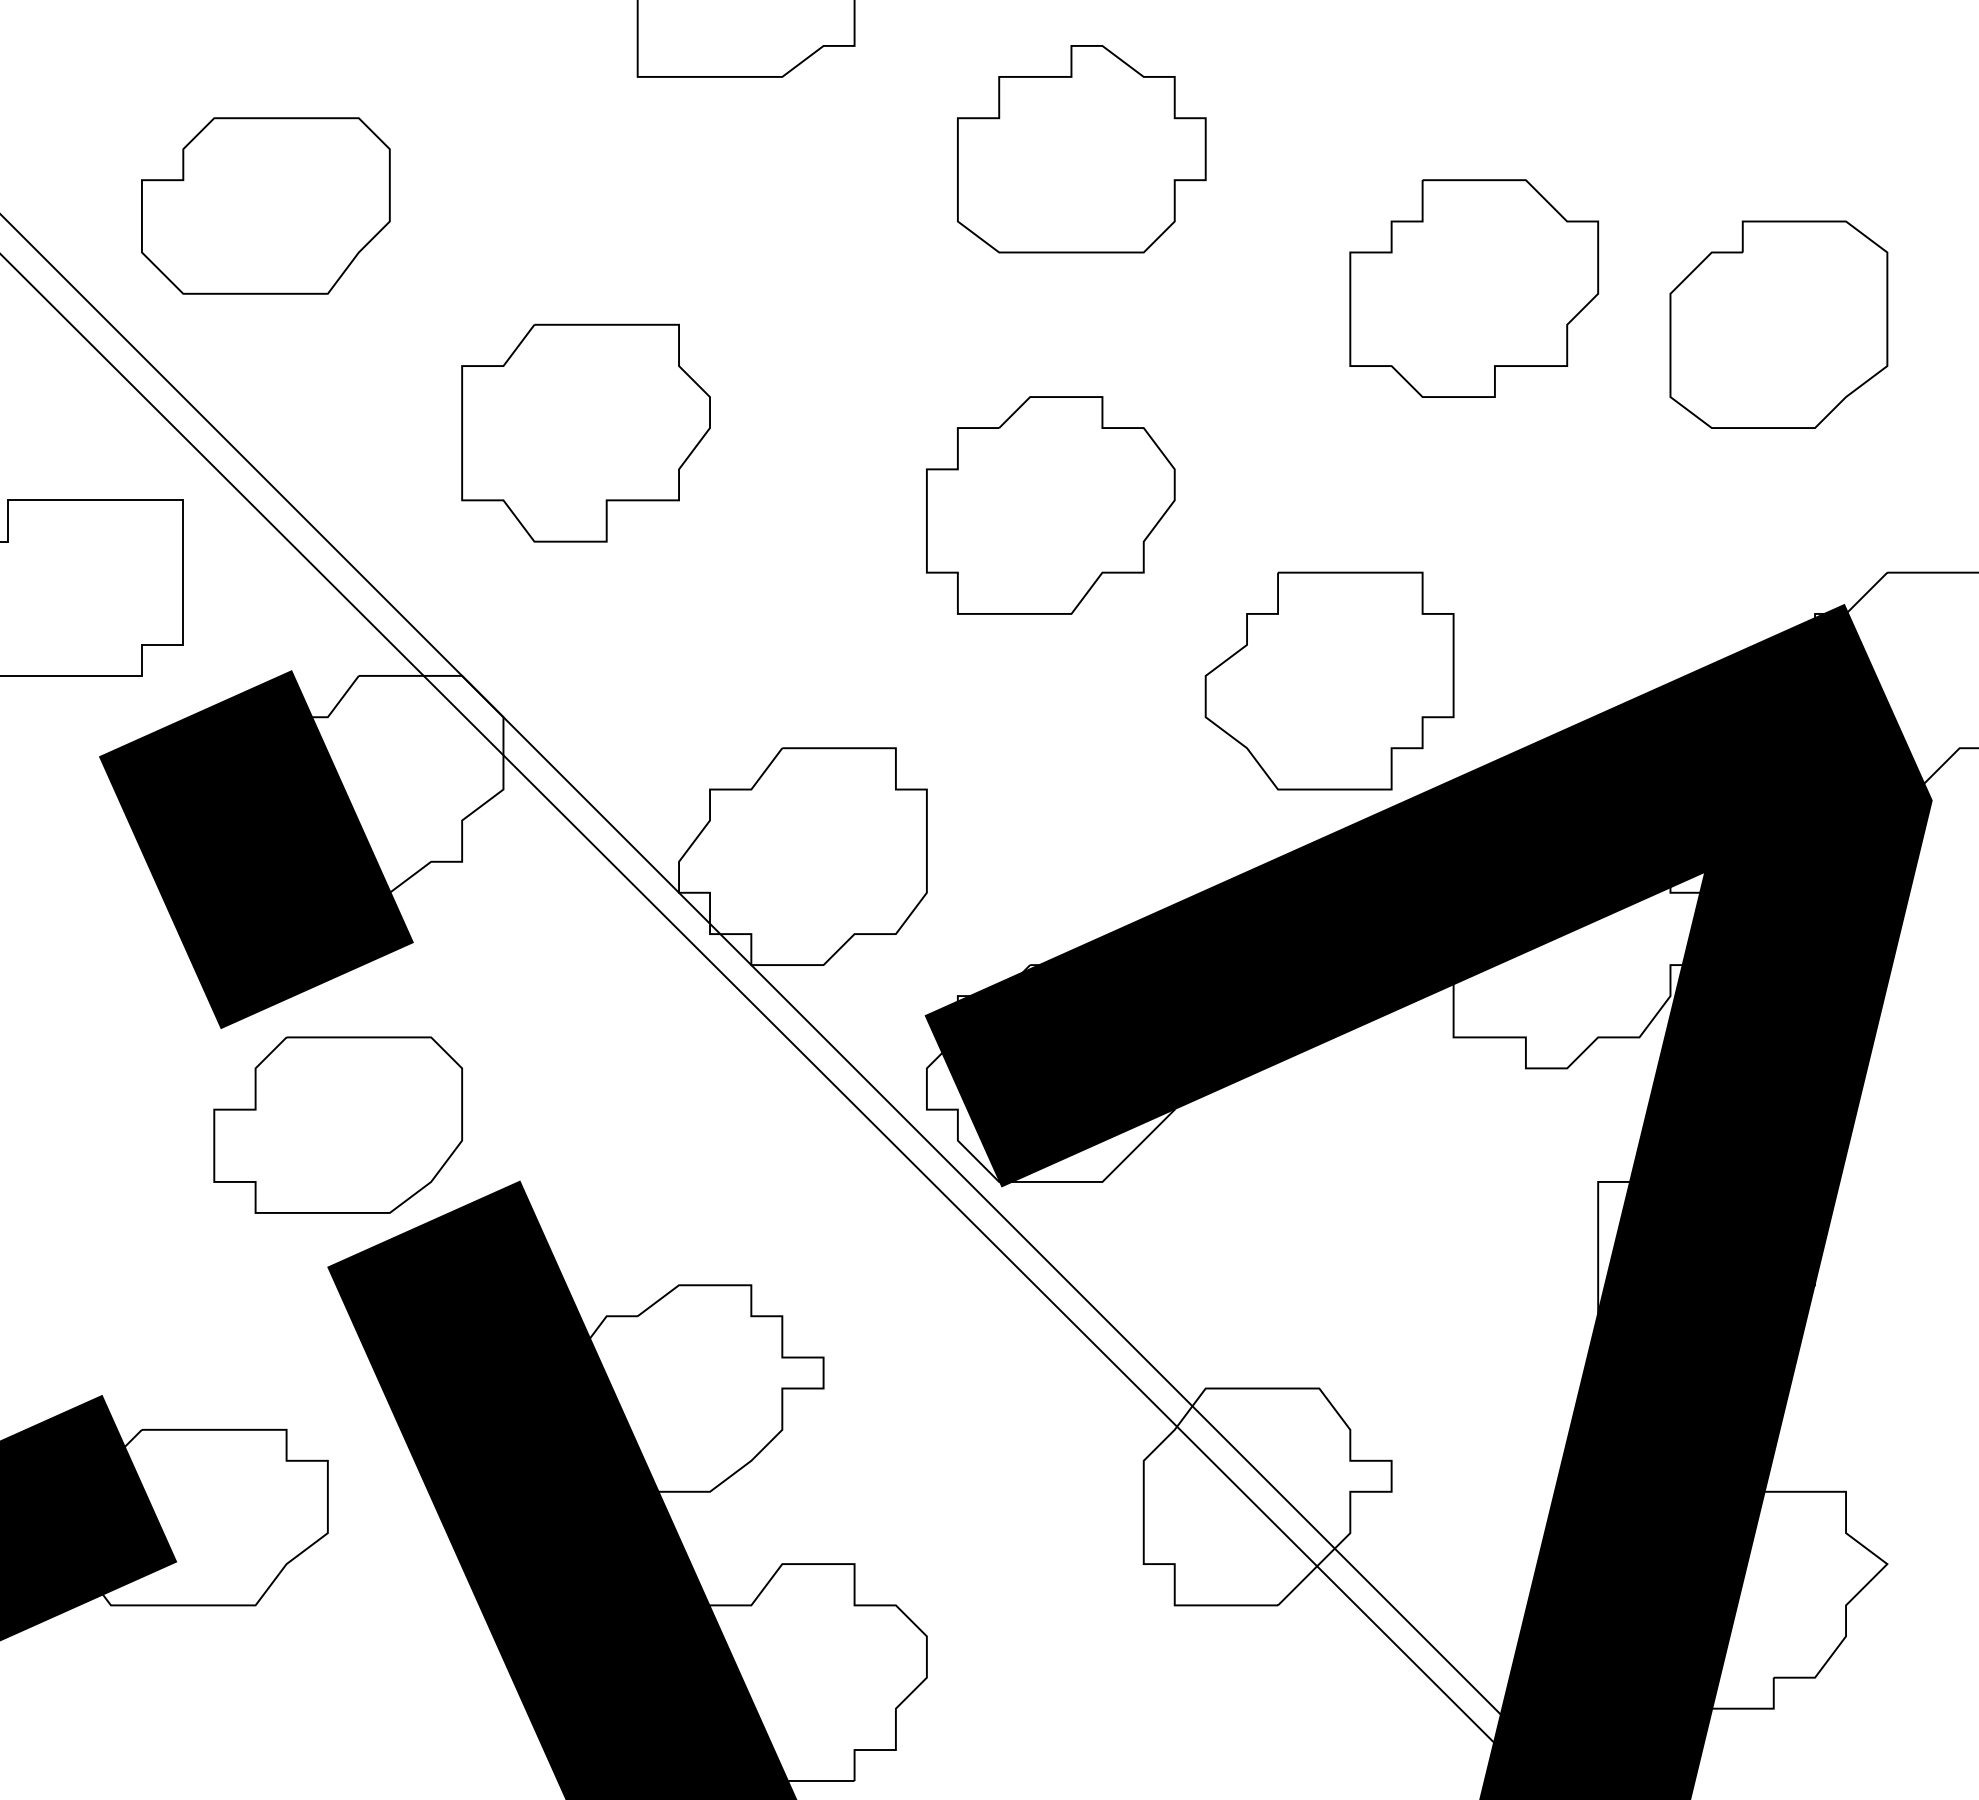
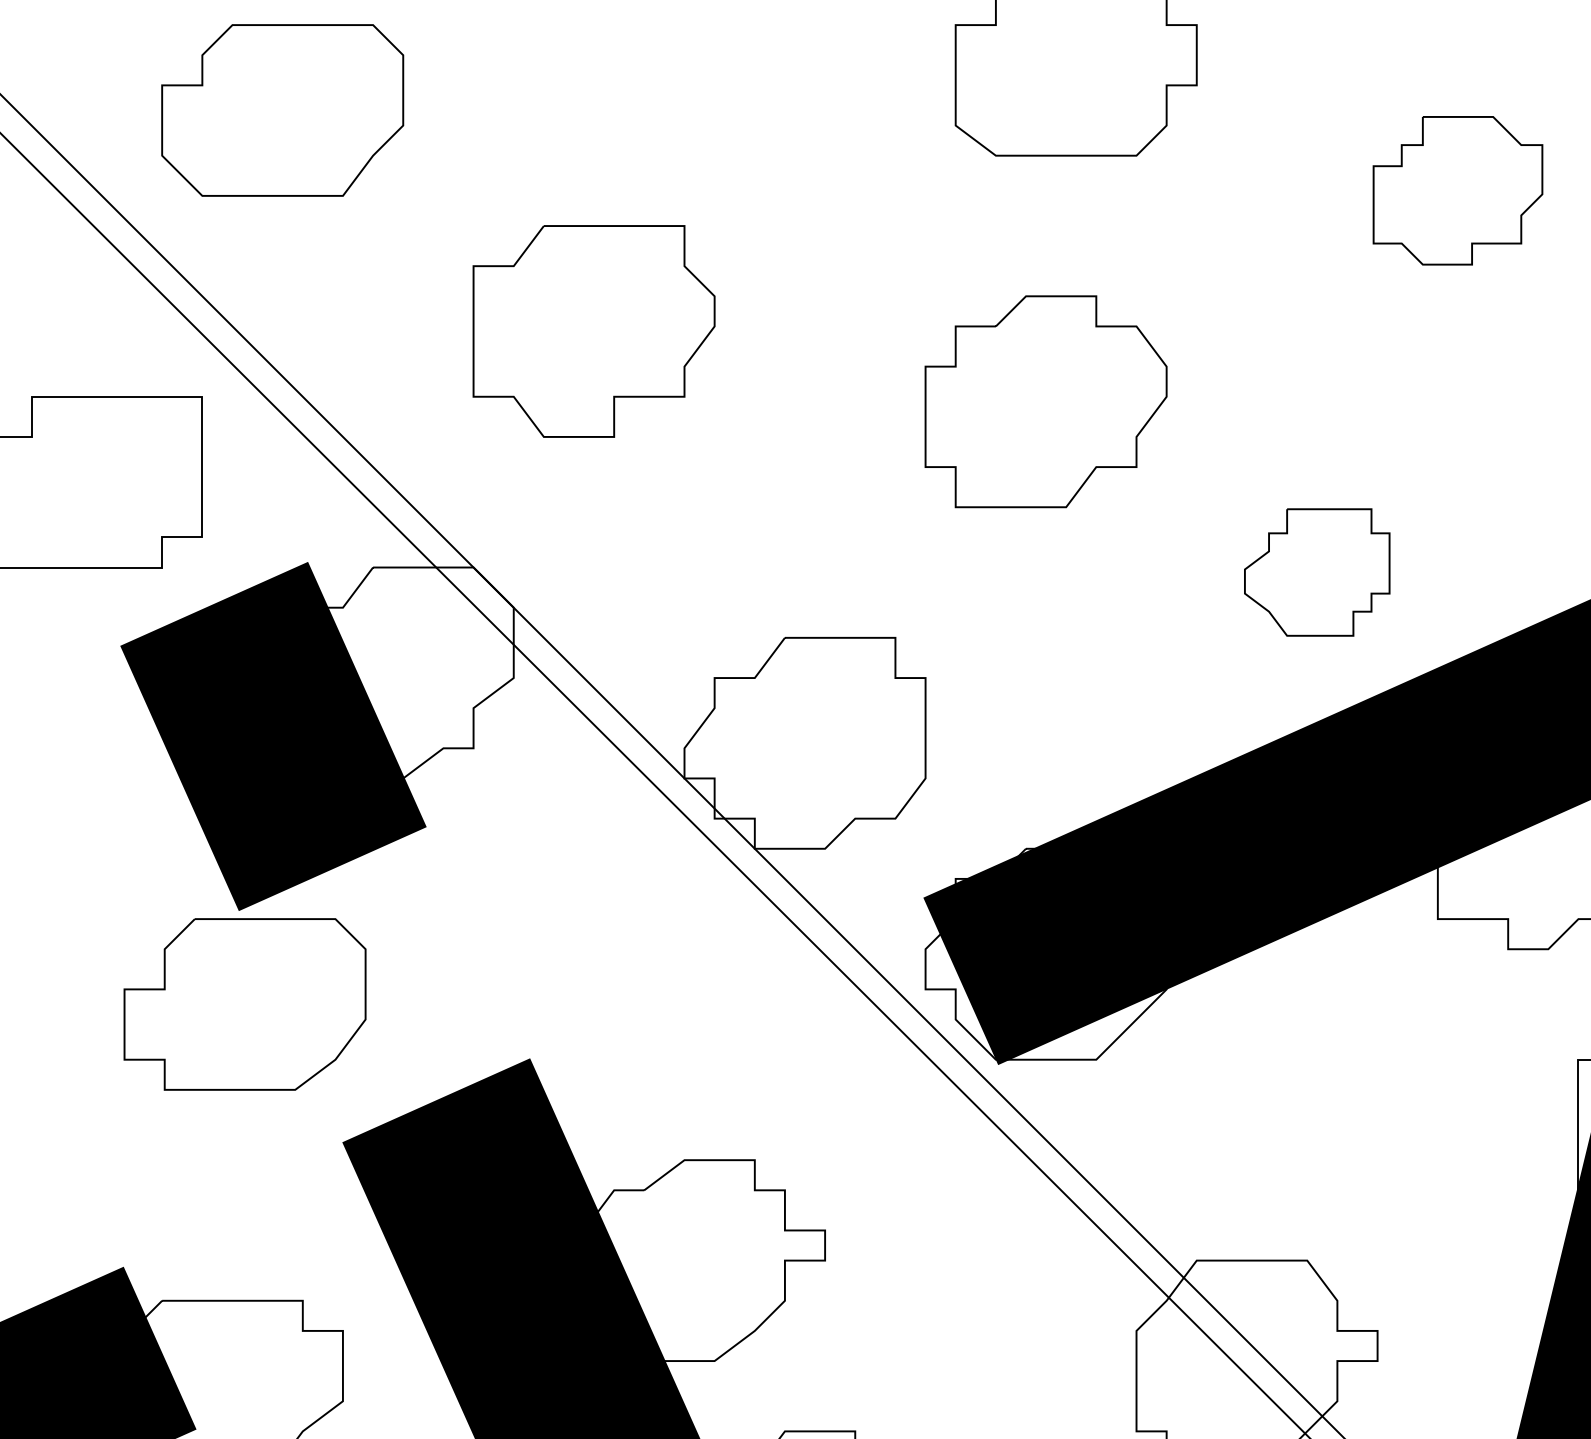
part: (1474, 288) -> (1458, 190), size x0.7
part: (1329, 680) -> (1317, 571), size x0.6
part: (337, 1124) -> (244, 1003), moved

